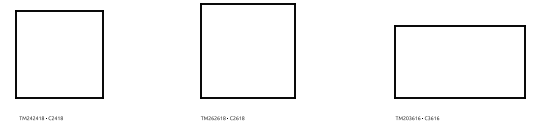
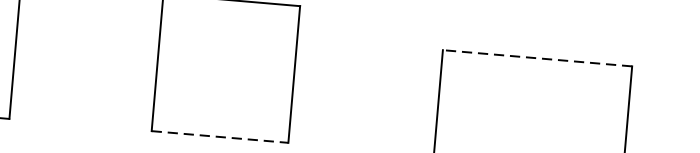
line: (459, 25) -> (537, 58), solid -> dashed
line: (247, 97) -> (219, 136), solid -> dashed

